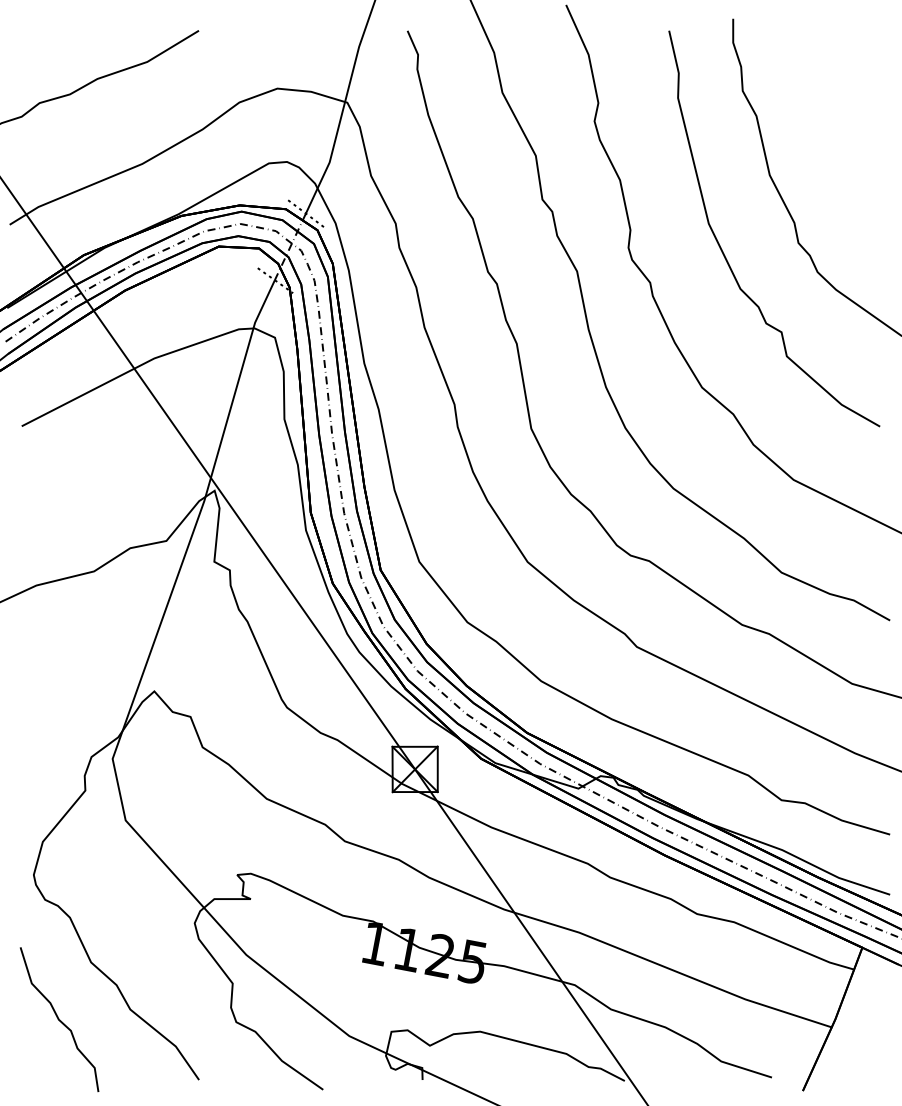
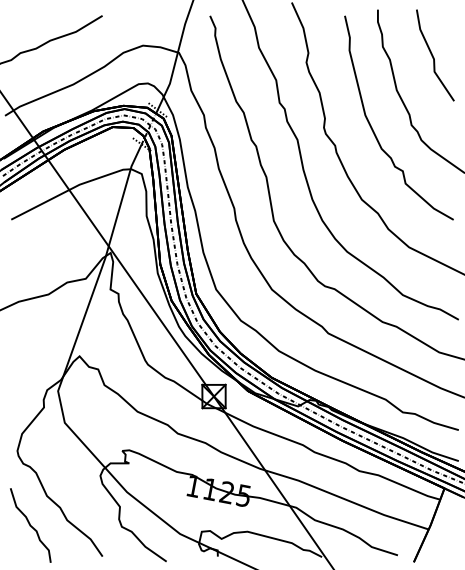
line: (840, 107) -> (433, 55), added

